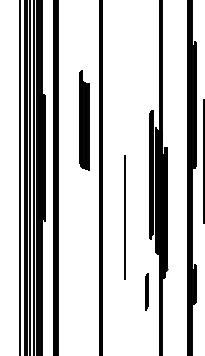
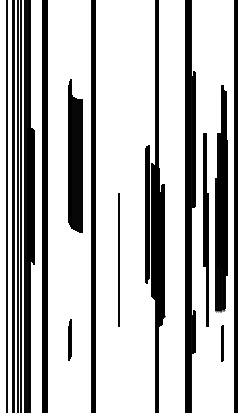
part: (84, 119) -> (75, 155), size x1.43
line: (145, 291) -> (69, 339), moved

